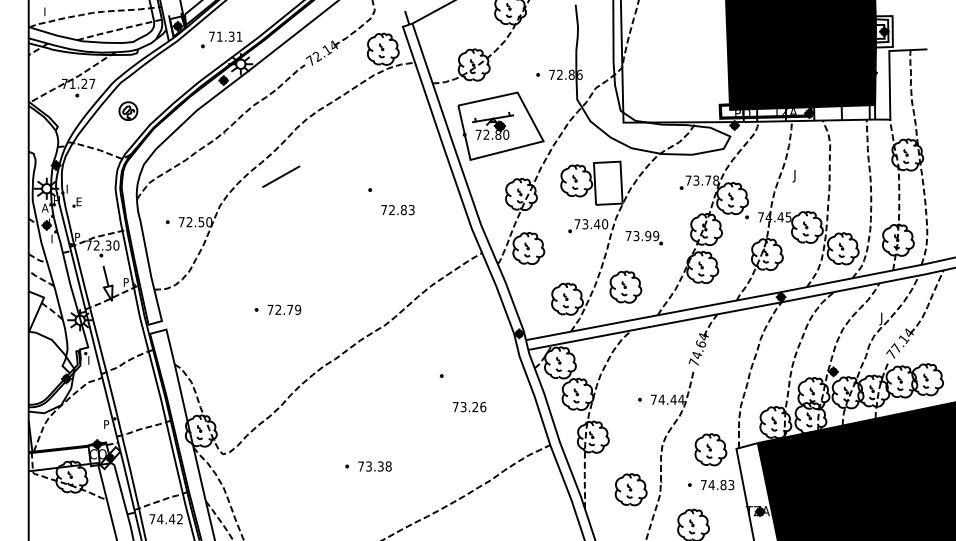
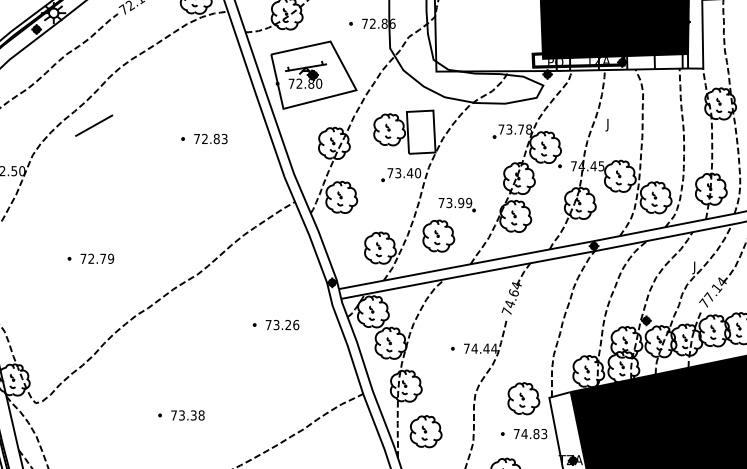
text: (397, 210) -> (210, 139), moved
part: (643, 238) -> (456, 205), moved
text: (469, 407) -> (282, 325), moved
part: (630, 489) -> (425, 431), moved

